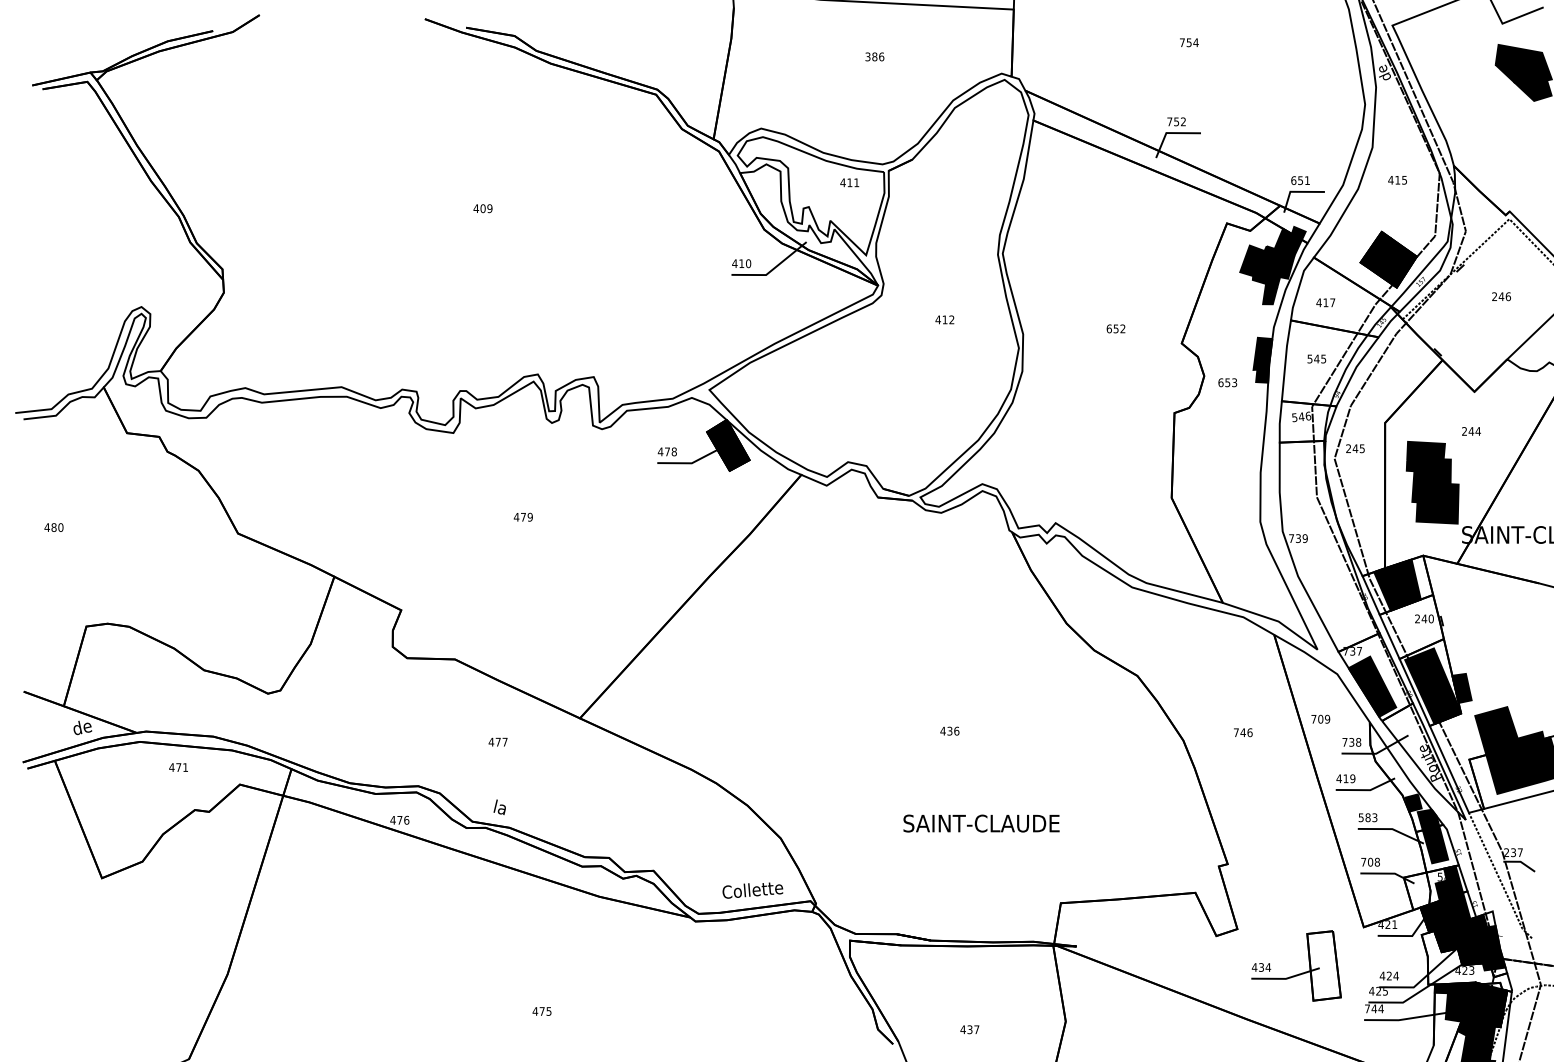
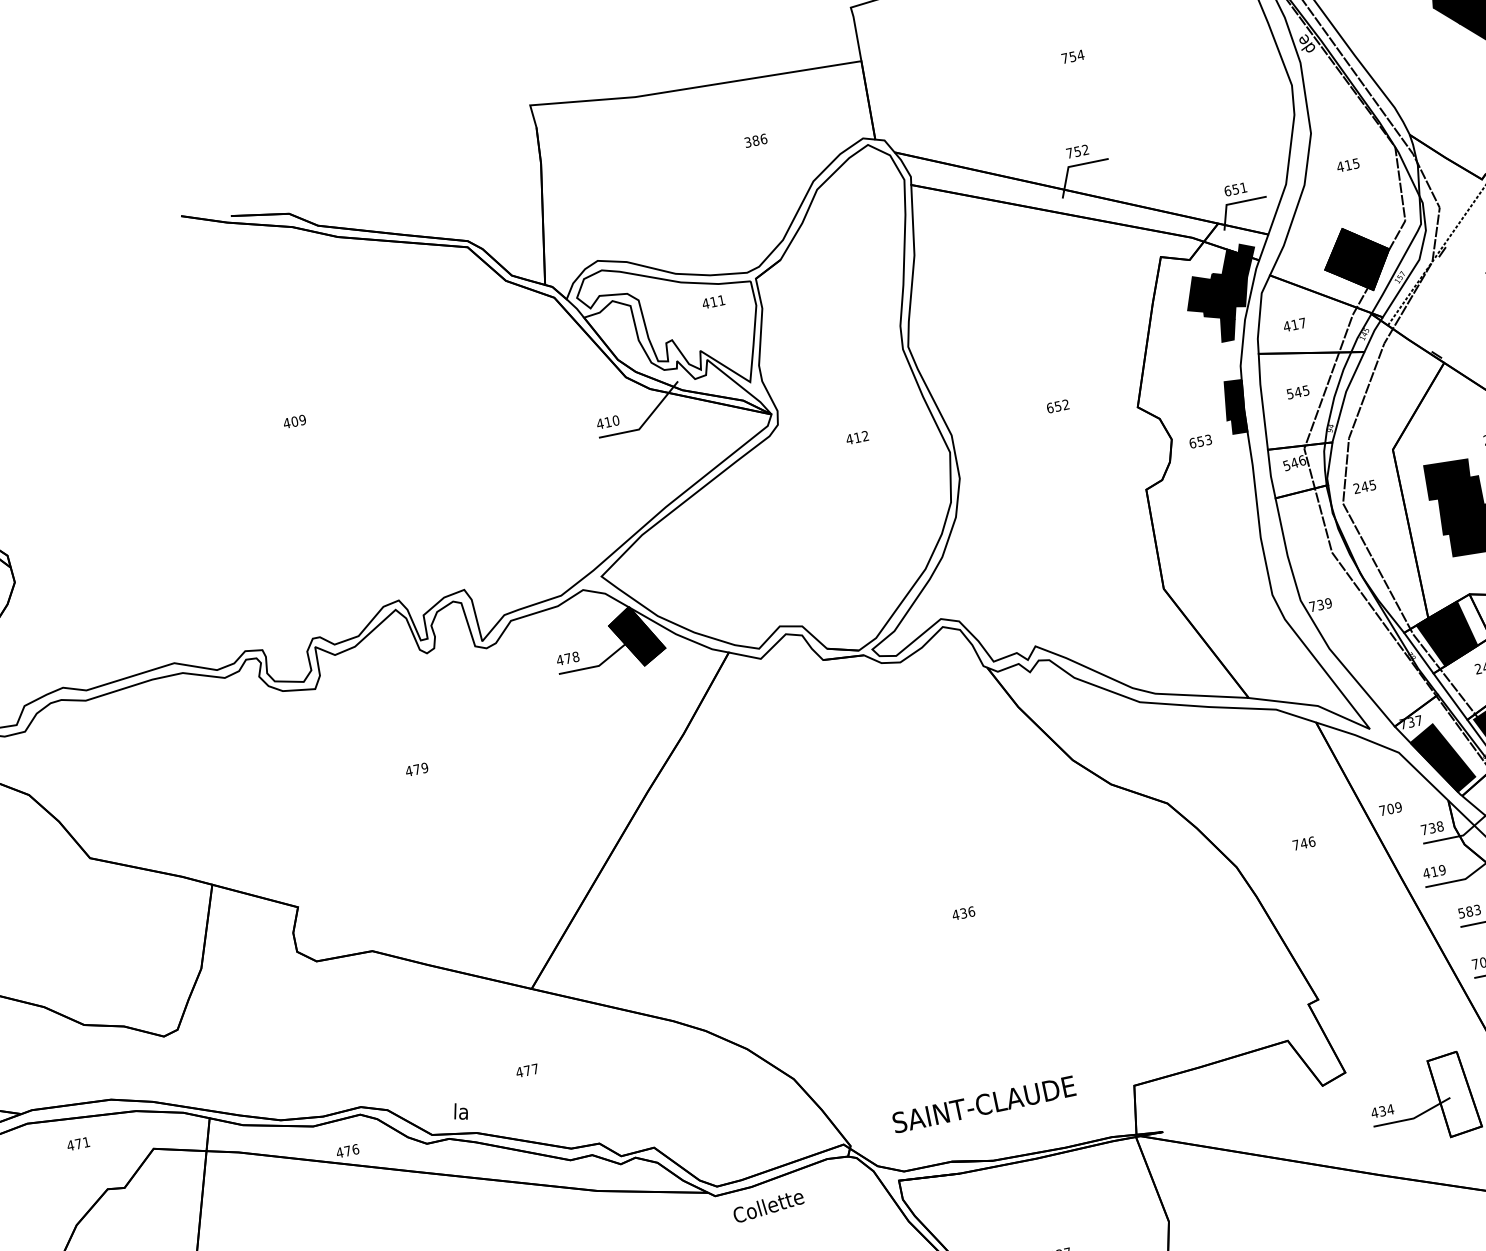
text: (874, 56) -> (755, 140), moved
text: (497, 741) -> (526, 1070), moved
text: (981, 823) -> (984, 1104), moved
text: (752, 890) -> (768, 1206), moved

